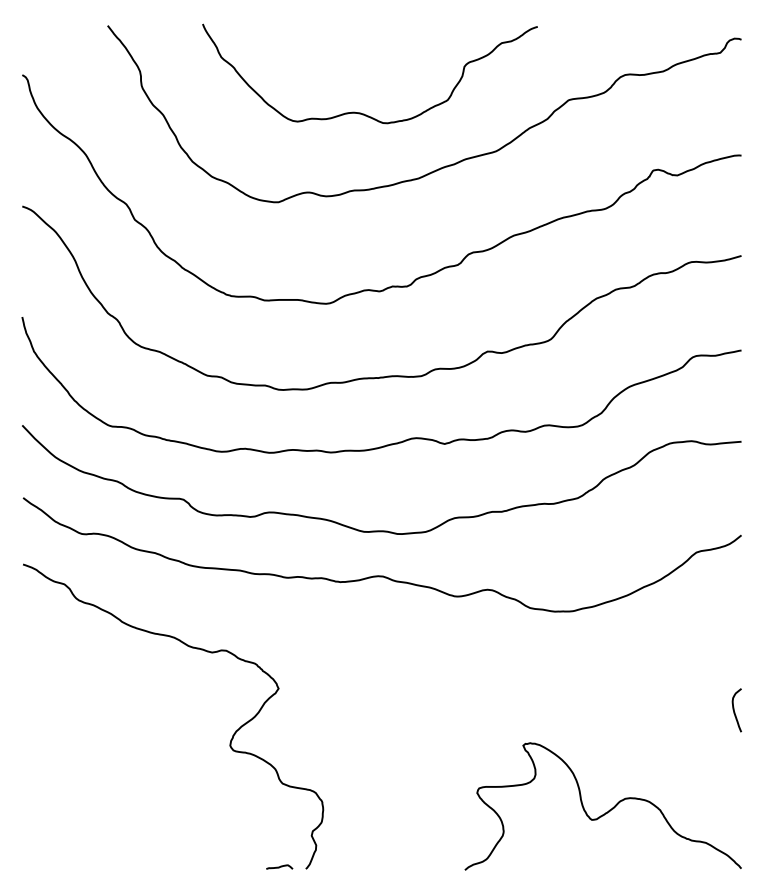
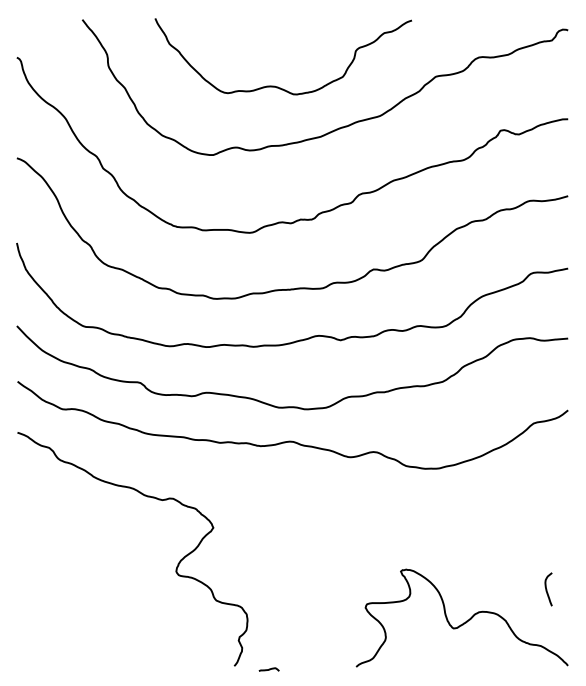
curve: (735, 710) -> (547, 589), moved
curve: (278, 866) -> (268, 669), moved

